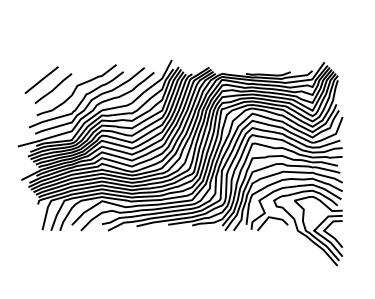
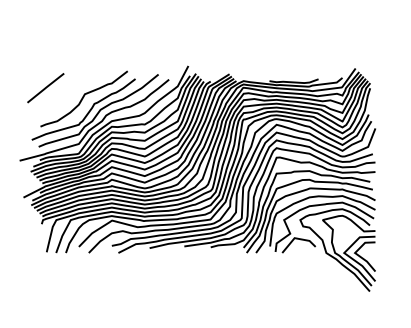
curve: (53, 88) -> (58, 97), removed

